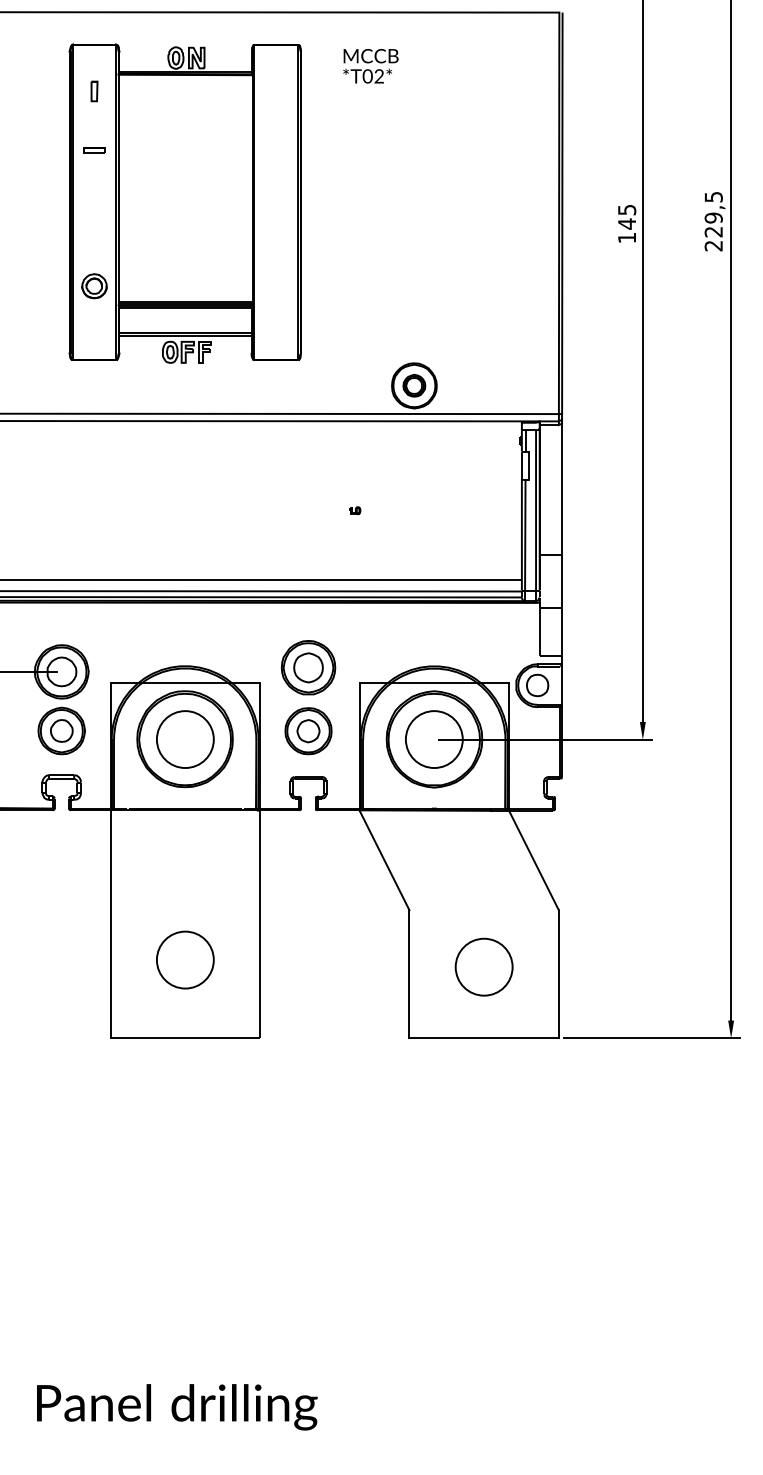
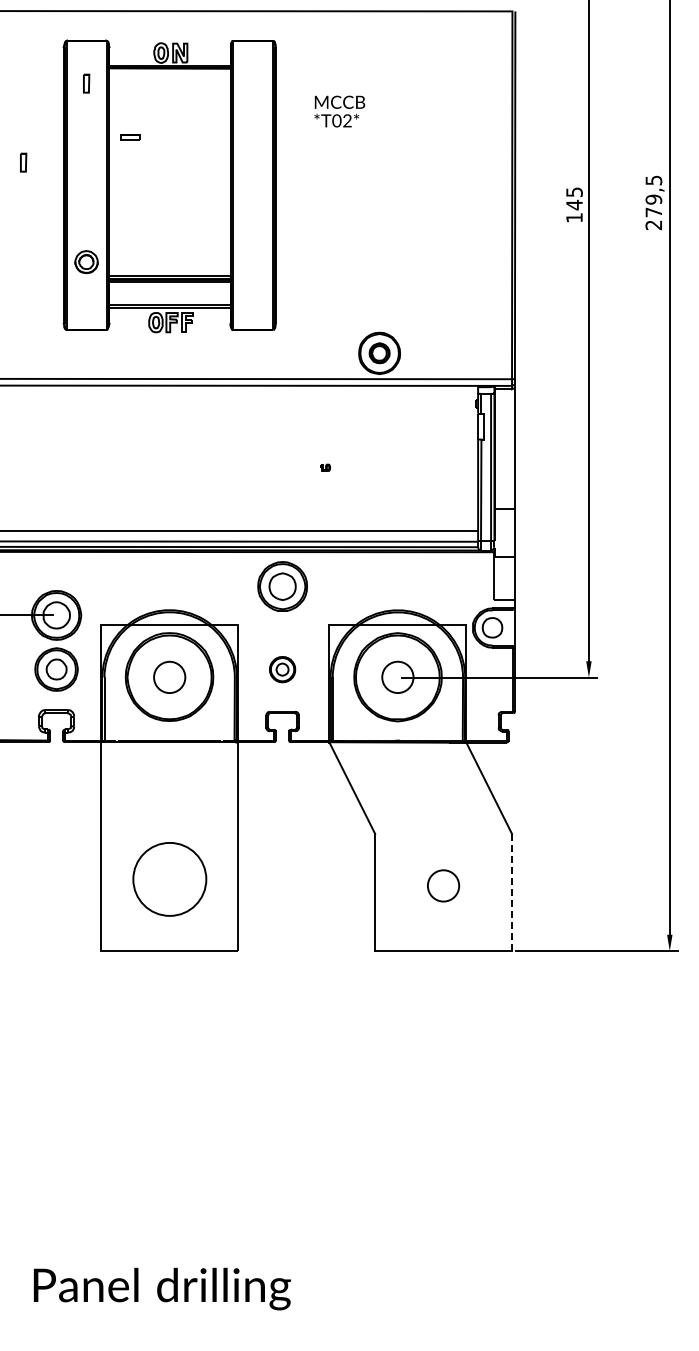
text: (370, 66) -> (339, 111), moved
part: (94, 150) -> (130, 137), moved
part: (25, 177) -> (23, 162), added
text: (713, 232) -> (653, 212), 229,5 -> 279,5
part: (308, 667) -> (282, 586), moved
part: (308, 730) -> (282, 669), size x0.6
circle: (185, 739) -> (169, 677), size x0.6
circle: (433, 739) -> (397, 677), size x0.6
circle: (185, 960) -> (169, 879), size x1.4
circle: (484, 966) -> (443, 885), size x0.6
line: (558, 974) -> (511, 892), solid -> dashed

